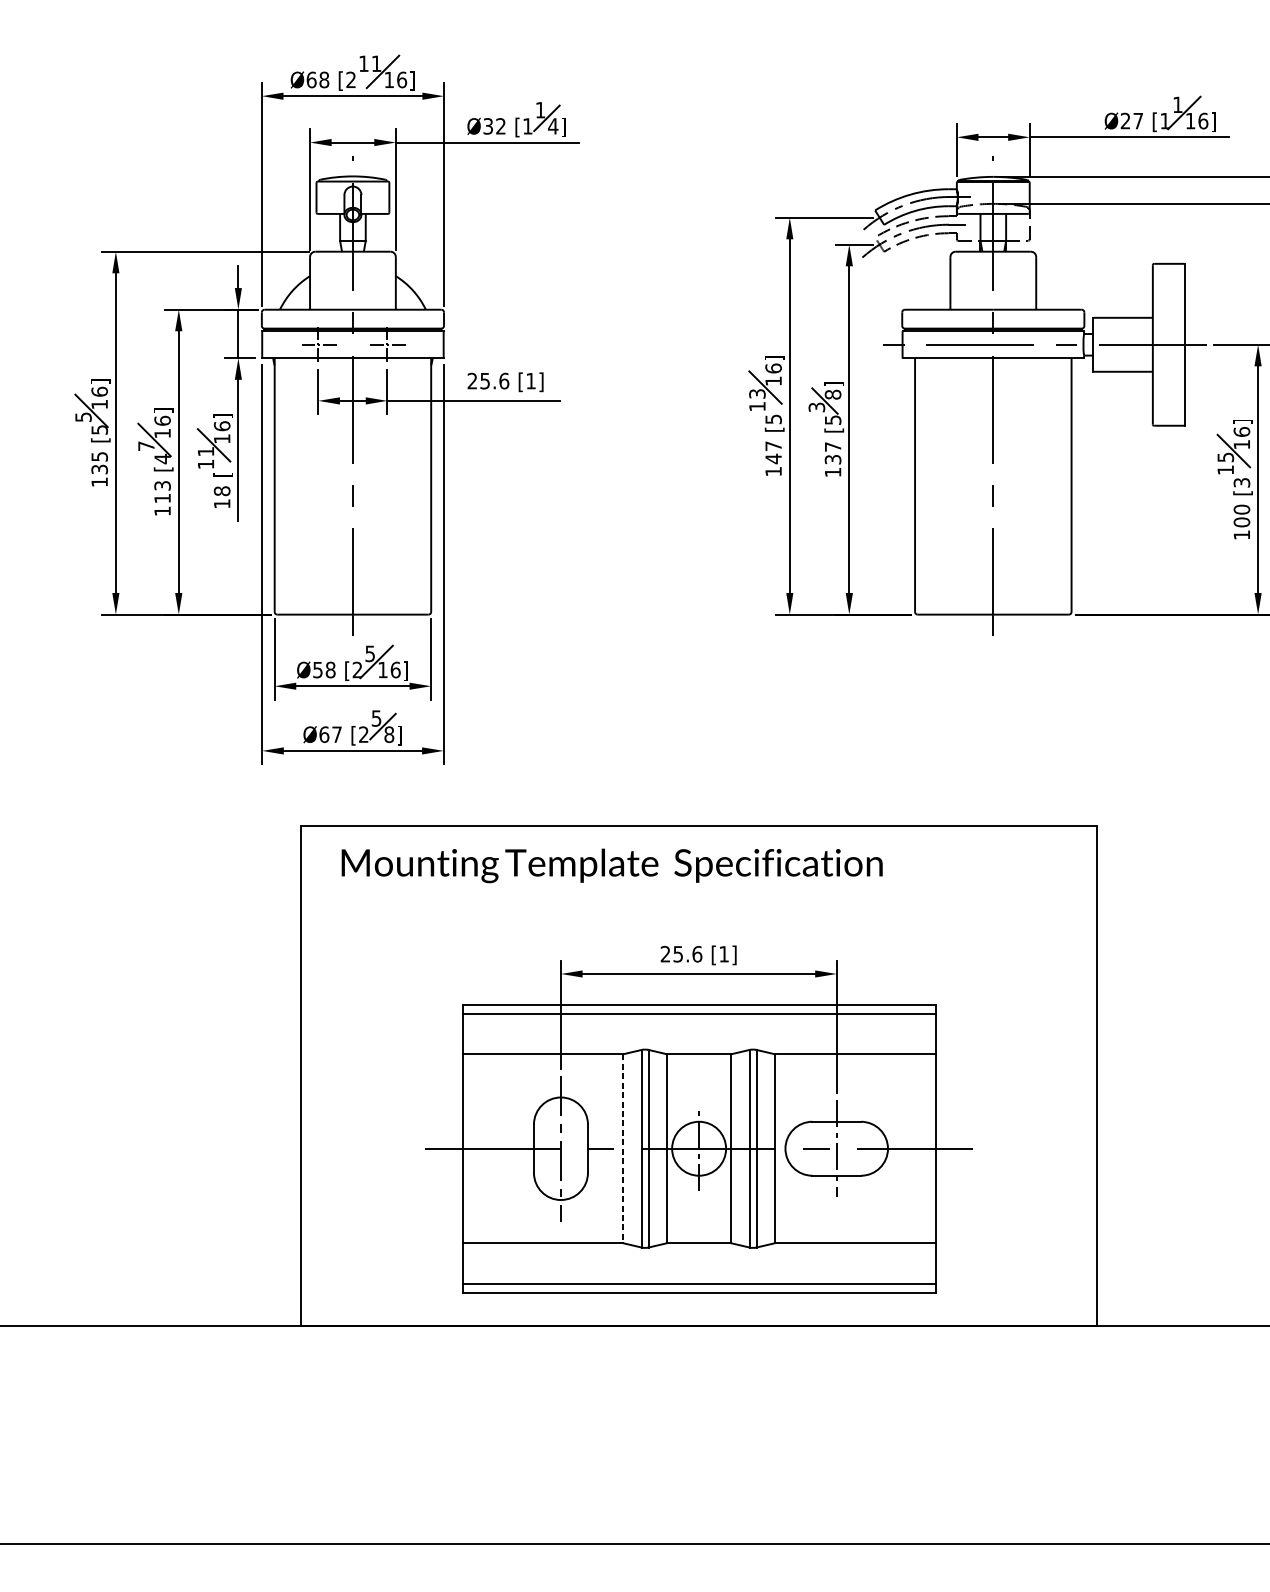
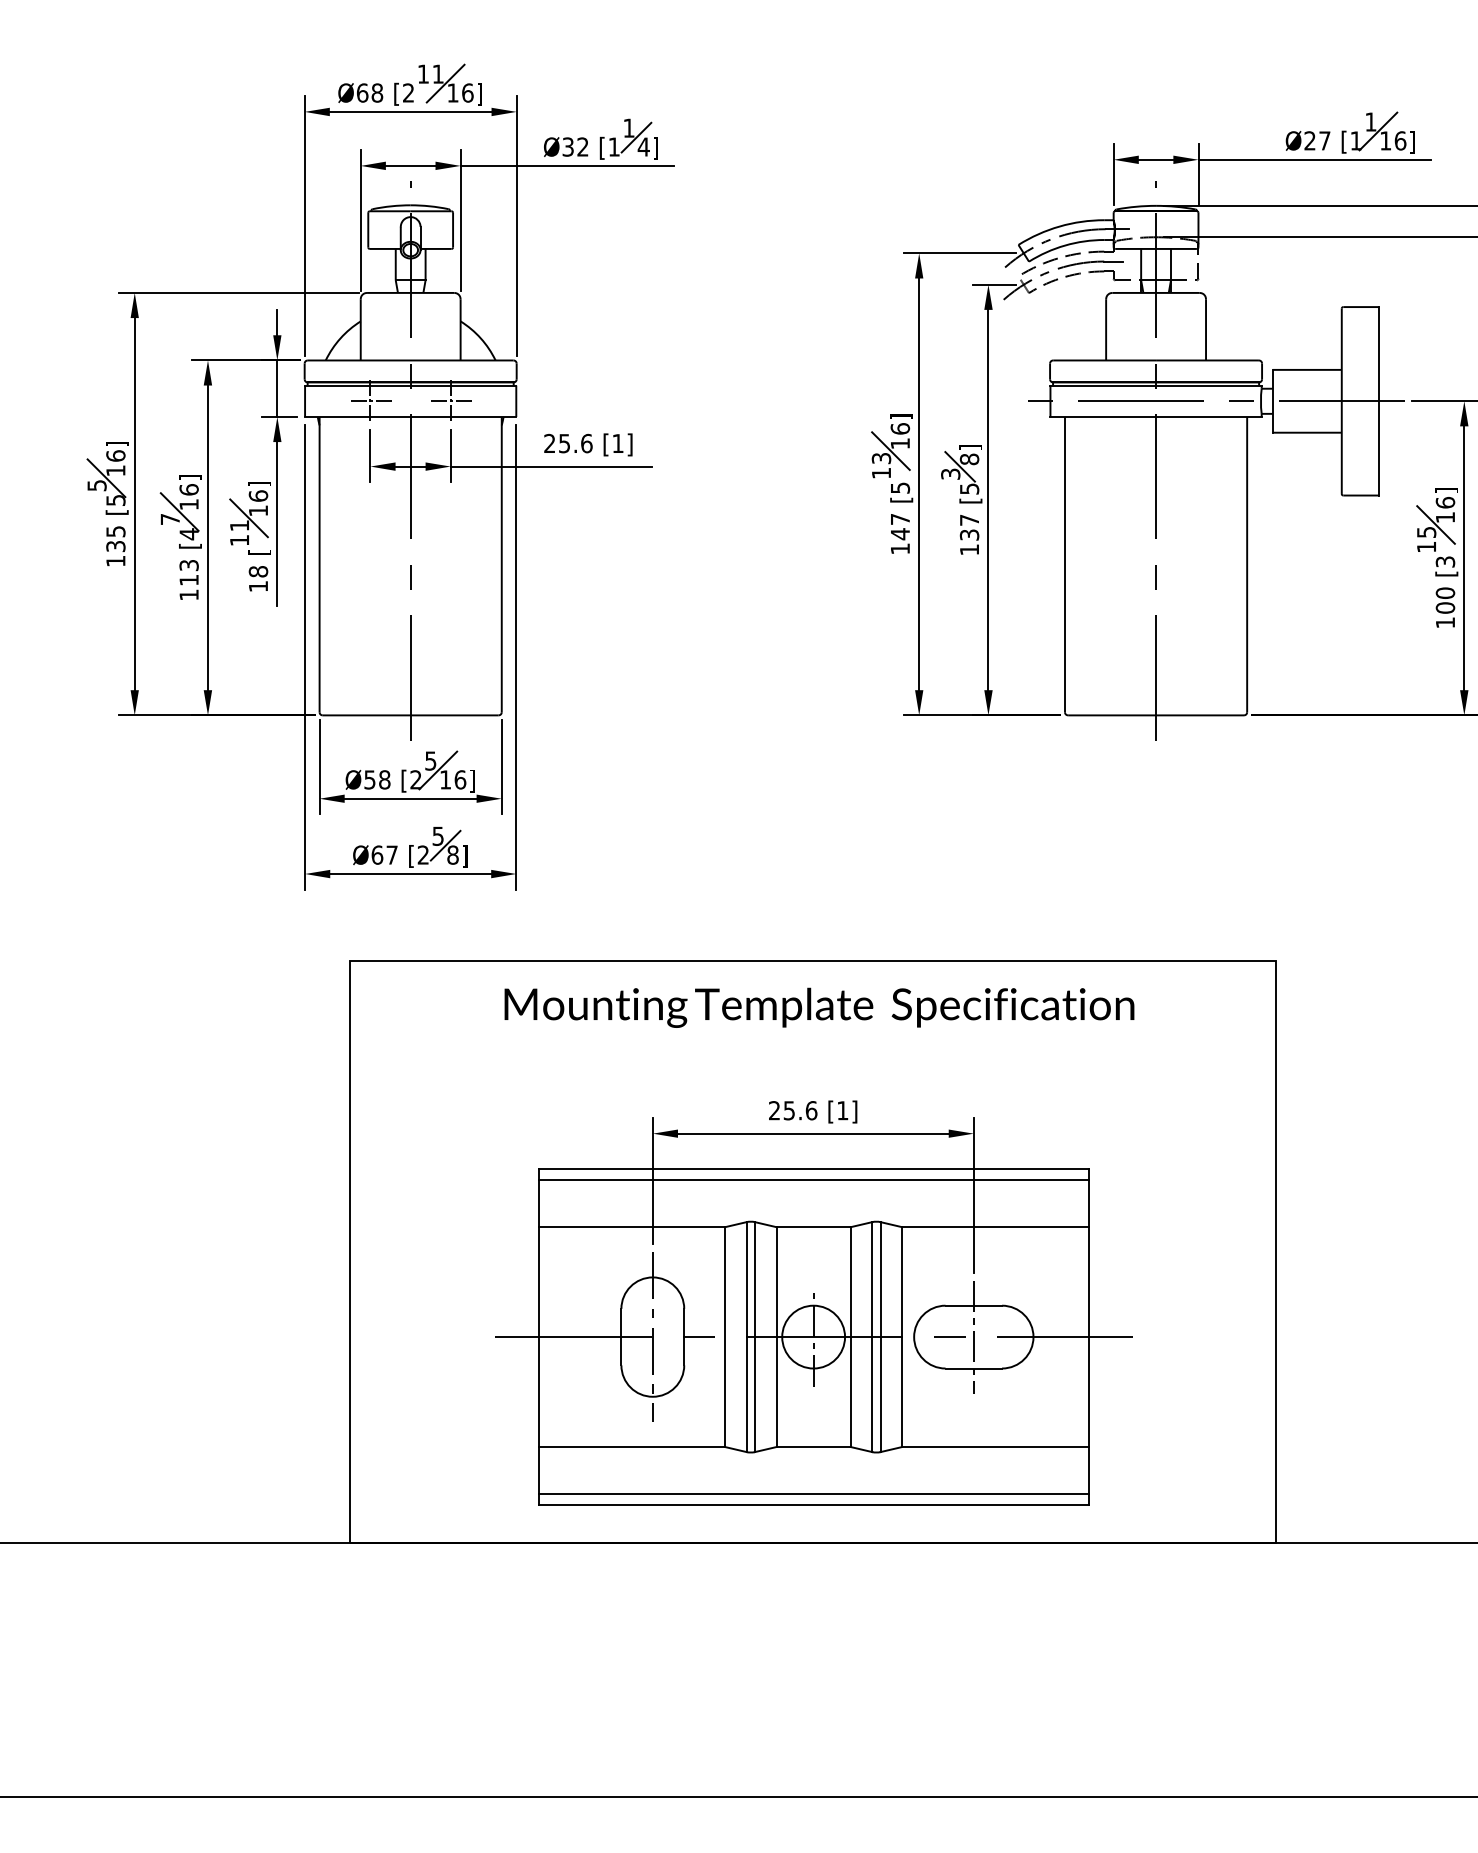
text: (612, 865) -> (819, 1007), moved
line: (623, 1149) -> (725, 1337), dashed -> solid

